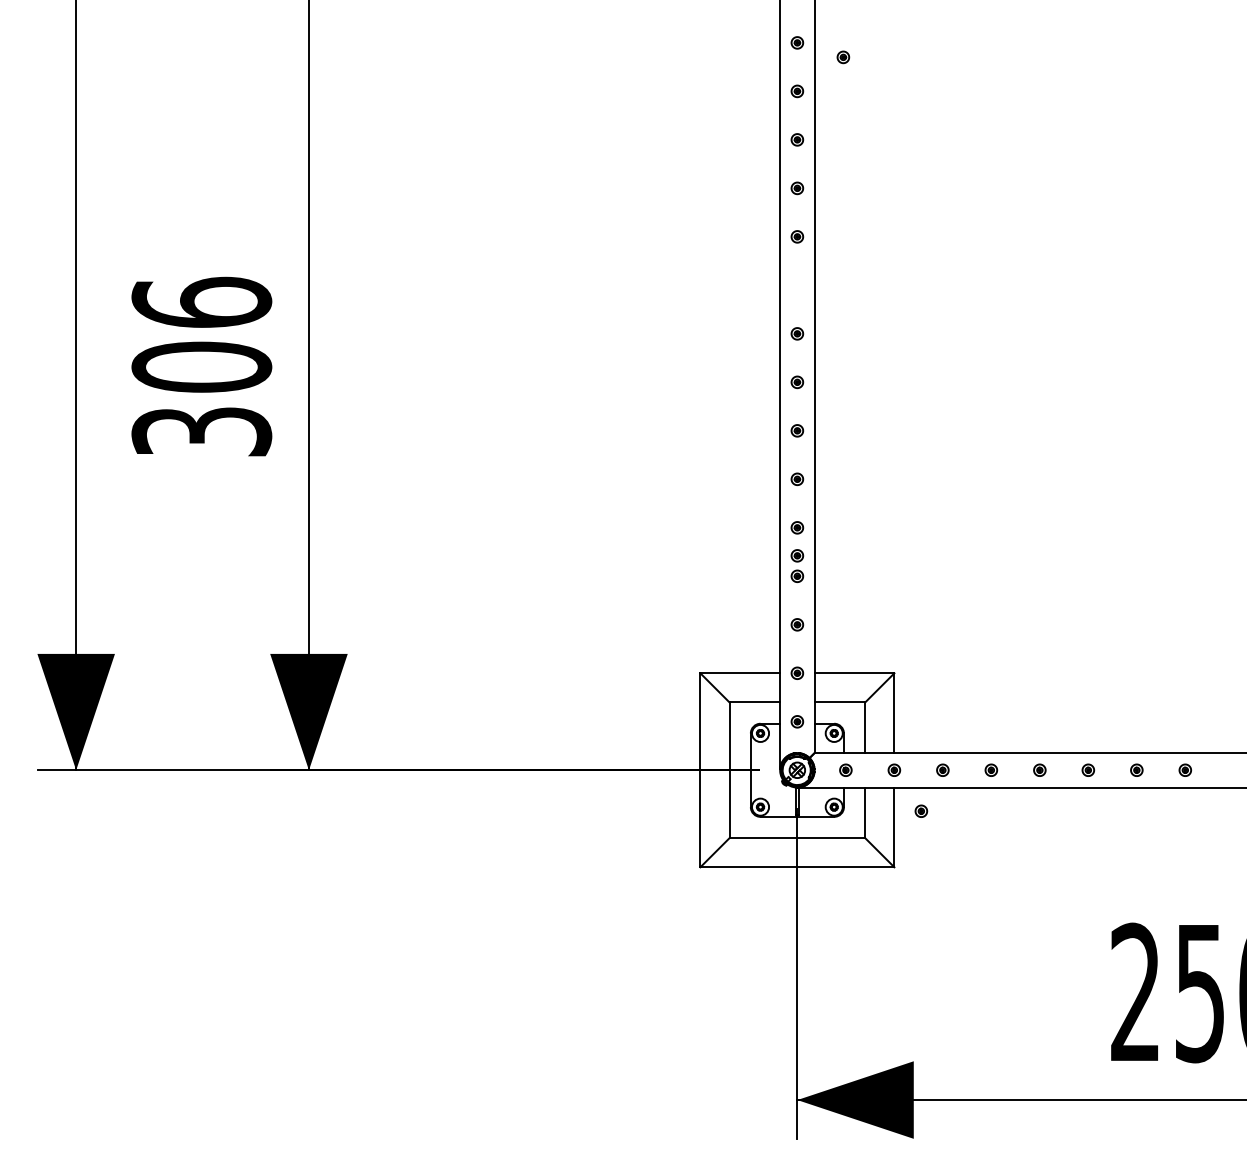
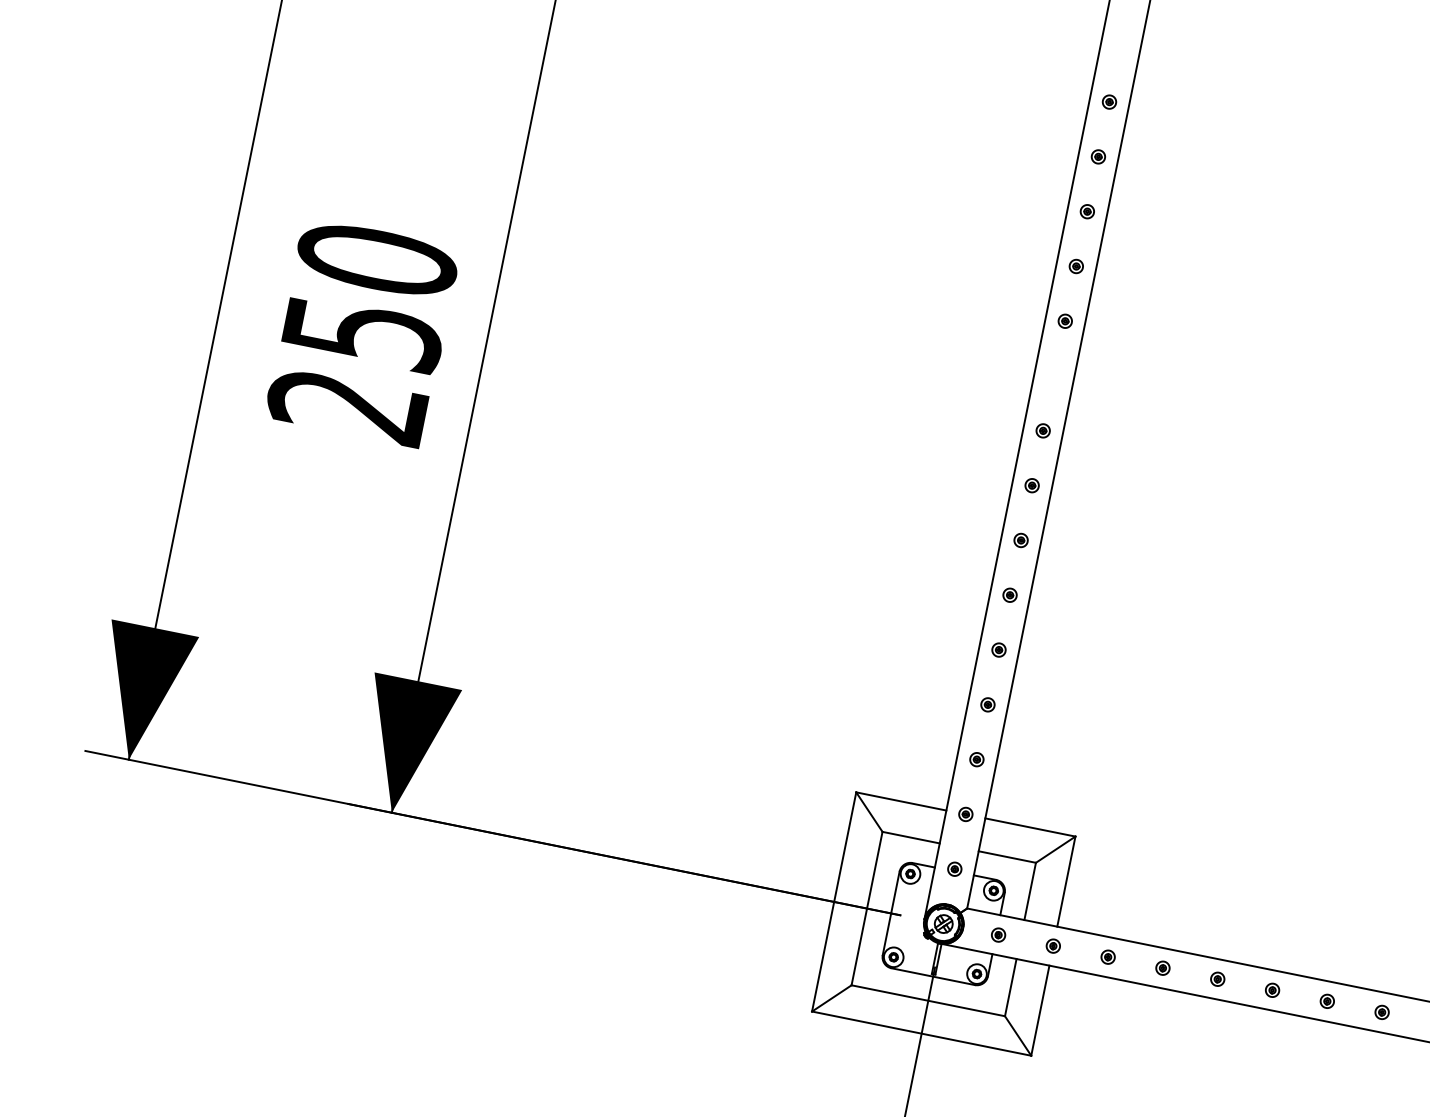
part: (843, 57) -> (1158, 129), removed
text: (201, 366) -> (362, 332), 306 -> 250
part: (797, 555) -> (992, 681), removed
part: (921, 810) -> (1074, 997), removed

